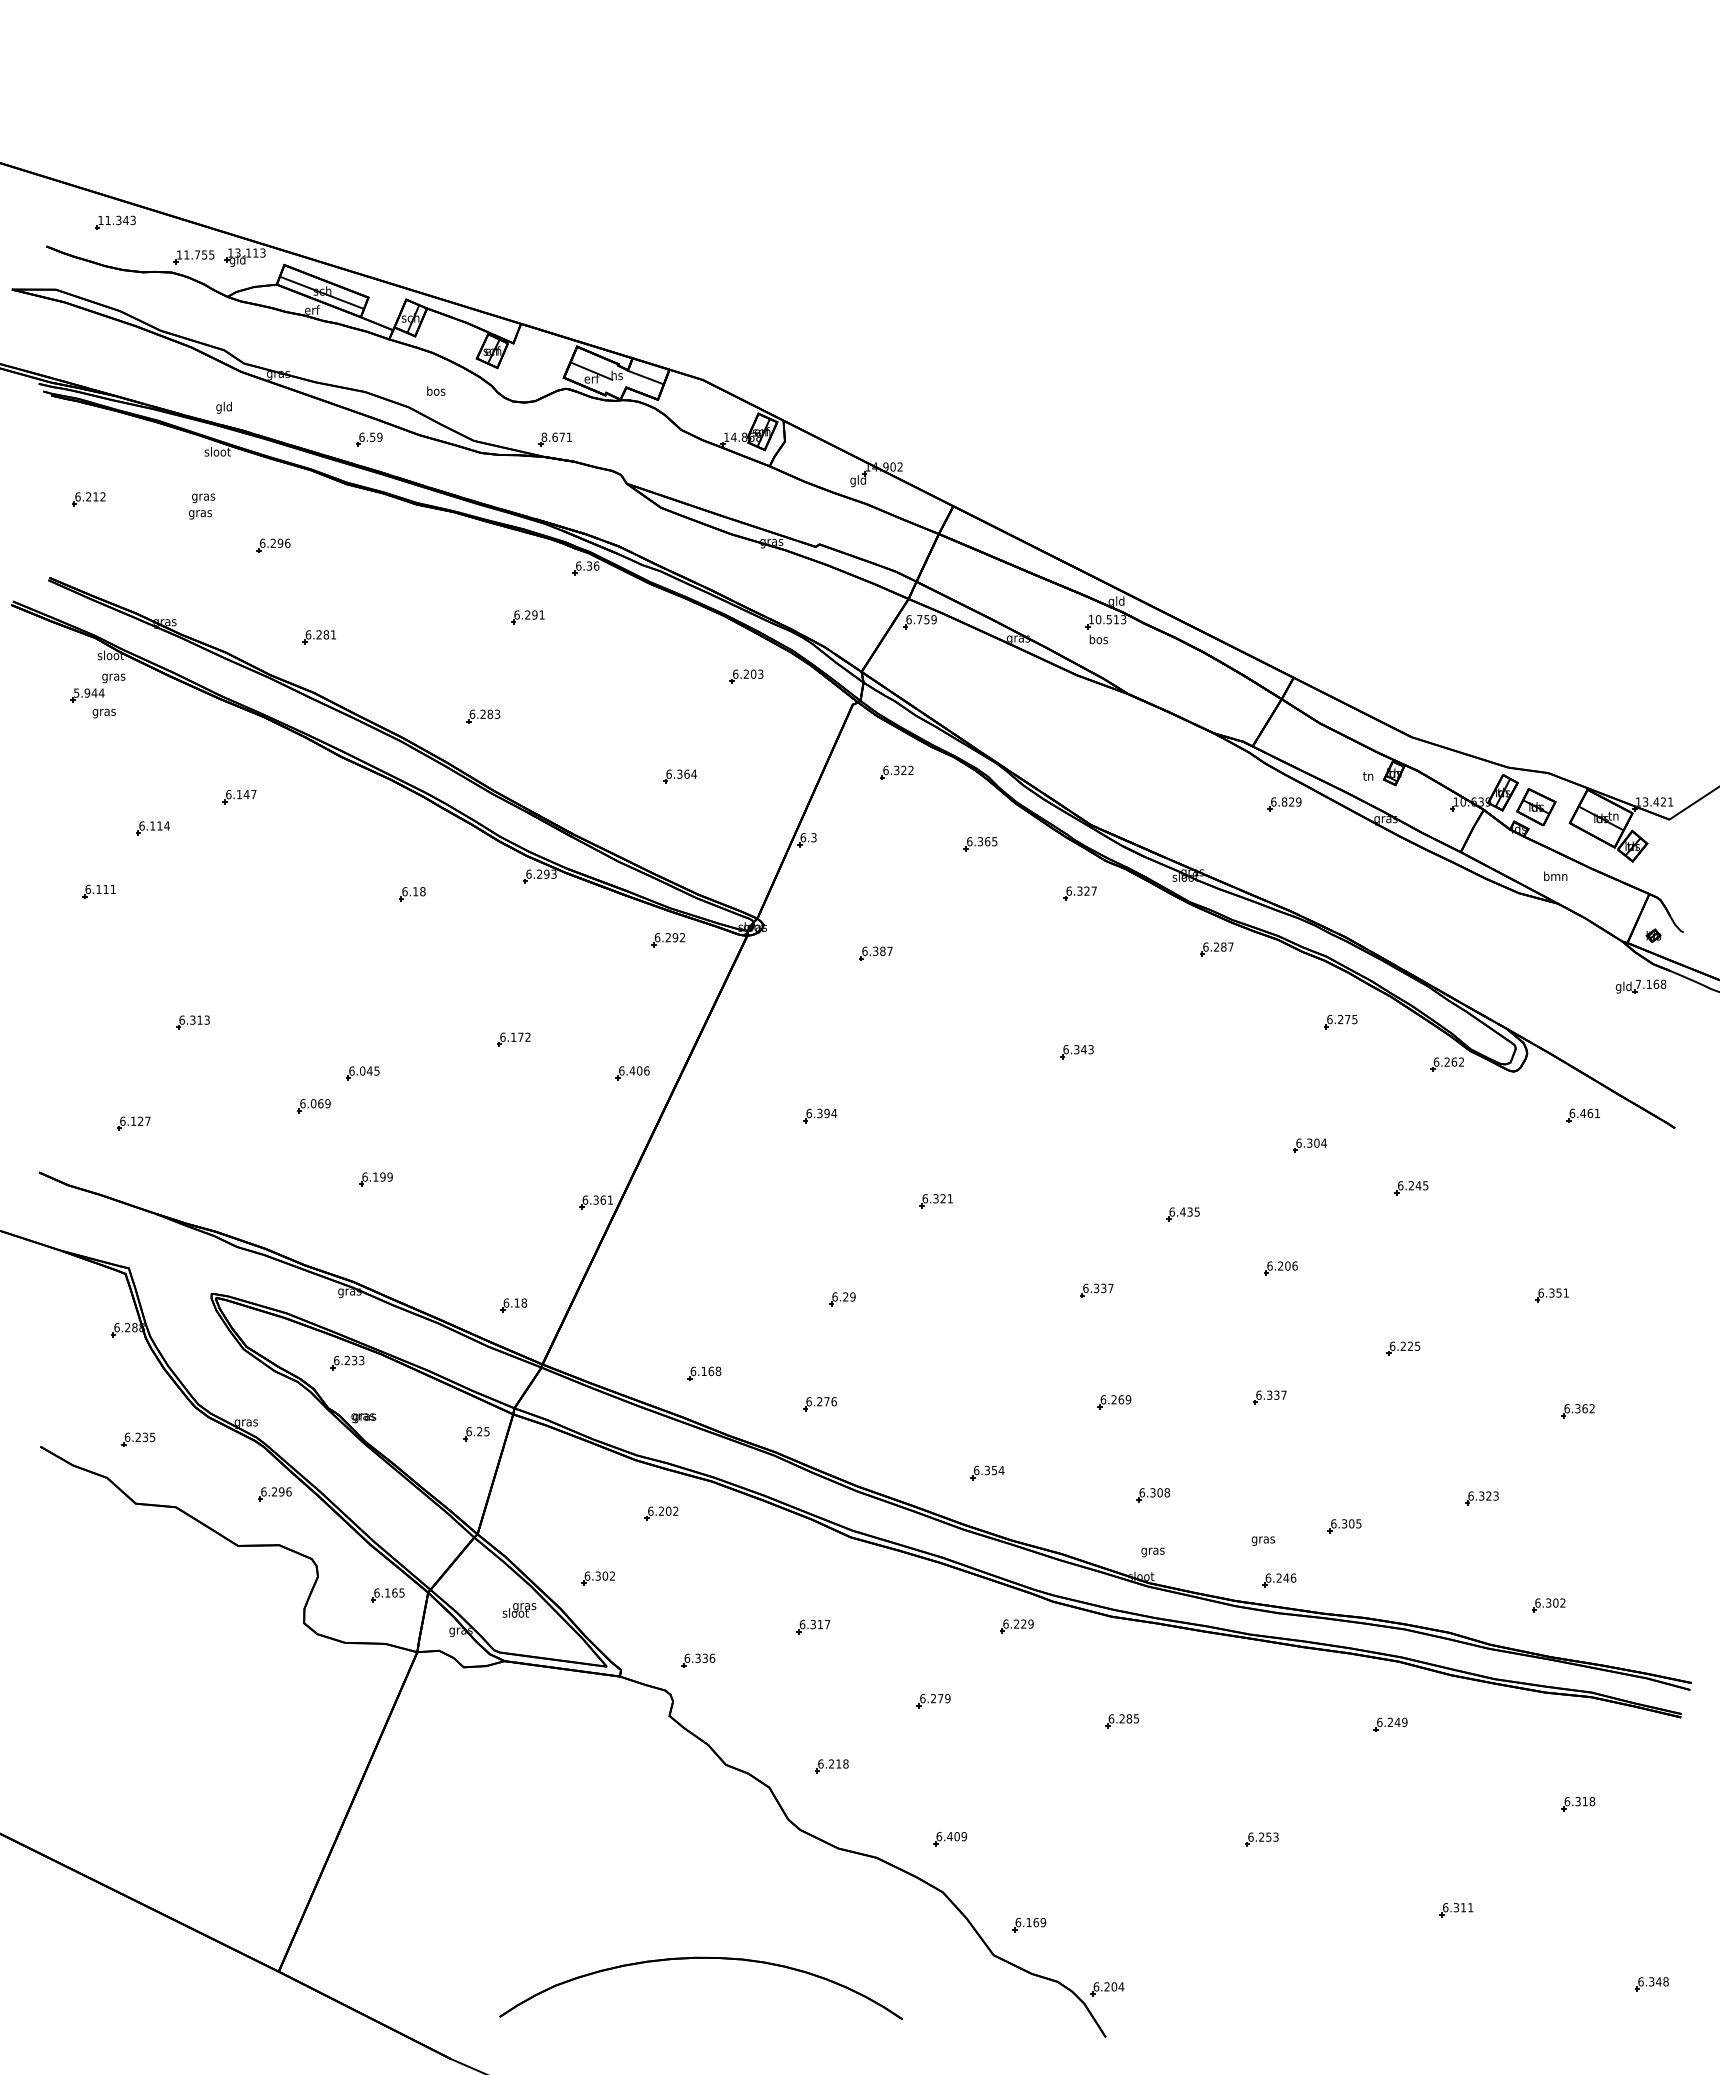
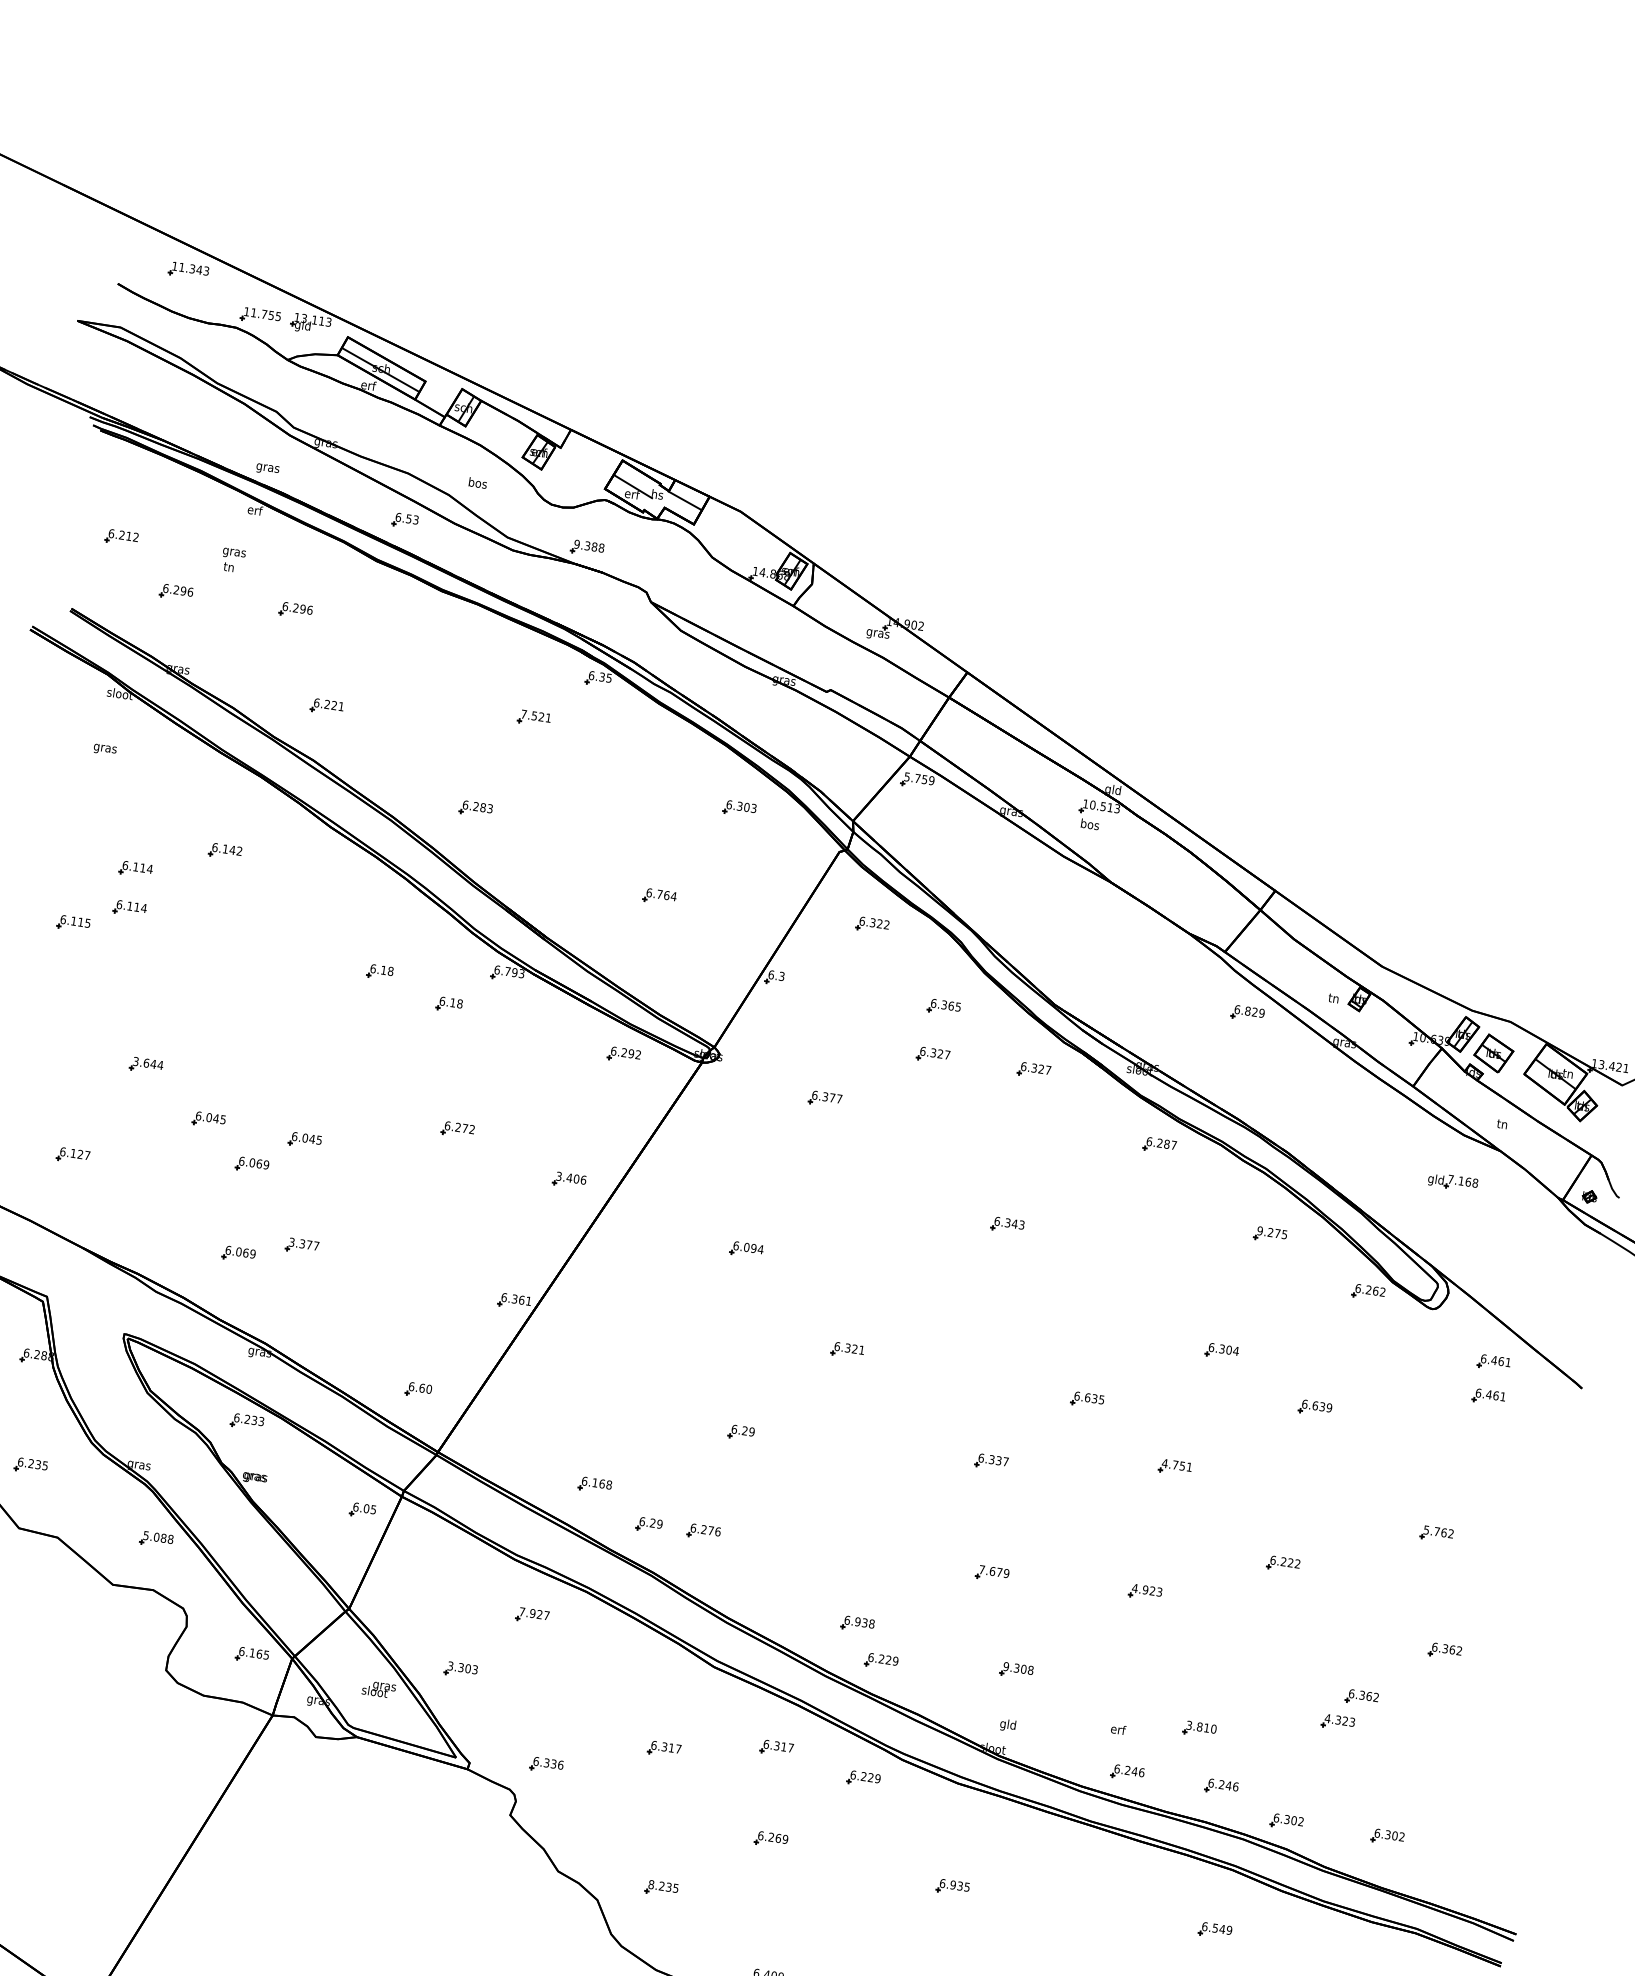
text: (223, 407) -> (267, 467), gld -> gras
text: (379, 436) -> (415, 519), 6.59 -> 6.53
text: (556, 436) -> (589, 545), 8.671 -> 9.388
text: (217, 451) -> (254, 509), sloot -> erf
text: (857, 481) -> (877, 634), gld -> gras
text: (200, 513) -> (229, 568), gras -> tn
part: (151, 545) -> (176, 592), added
text: (596, 565) -> (609, 677), 6.36 -> 6.35
text: (525, 614) -> (532, 715), 6.291 -> 7.521
text: (908, 619) -> (906, 776), 6.759 -> 5.759
text: (326, 634) -> (334, 705), 6.281 -> 6.221
text: (746, 674) -> (739, 806), 6.203 -> 6.303
part: (97, 687) -> (102, 723), removed
text: (679, 773) -> (659, 893), 6.364 -> 6.764
text: (253, 794) -> (239, 851), 6.147 -> 6.142
part: (152, 868) -> (129, 908), added
text: (539, 873) -> (507, 970), 6.293 -> 6.793
text: (1555, 875) -> (1502, 1123), bmn -> tn
text: (112, 889) -> (87, 923), 6.111 -> 6.115
part: (976, 893) -> (932, 1055), added
part: (486, 916) -> (449, 1005), added
text: (882, 950) -> (832, 1097), 6.387 -> 6.377
part: (1640, 986) -> (1452, 1181), moved
text: (194, 1019) -> (148, 1062), 6.313 -> 3.644
text: (1329, 1019) -> (1259, 1230), 6.275 -> 9.275
text: (513, 1036) -> (458, 1126), 6.172 -> 6.272
part: (263, 1067) -> (208, 1119), added
text: (621, 1070) -> (558, 1175), 6.406 -> 3.406
text: (819, 1113) -> (746, 1247), 6.394 -> 6.094
part: (1582, 1150) -> (1488, 1396), added
text: (377, 1176) -> (304, 1243), 6.199 -> 3.377
text: (1418, 1185) -> (1322, 1406), 6.245 -> 6.639
part: (313, 1197) -> (238, 1254), added
text: (1182, 1211) -> (1087, 1397), 6.435 -> 6.635
text: (1282, 1265) -> (1177, 1464), 6.206 -> 4.751
text: (1553, 1292) -> (1438, 1531), 6.351 -> 5.762
text: (520, 1302) -> (425, 1388), 6.18 -> 6.60
text: (1417, 1345) -> (1297, 1563), 6.225 -> 6.222
text: (1271, 1394) -> (1147, 1589), 6.337 -> 4.923
text: (1112, 1399) -> (990, 1570), 6.269 -> 7.679
part: (764, 1405) -> (649, 1525), added
text: (479, 1431) -> (366, 1508), 6.25 -> 6.05
text: (994, 1470) -> (864, 1622), 6.354 -> 6.938
part: (1501, 1470) -> (1361, 1698), added
text: (276, 1491) -> (158, 1537), 6.296 -> 5.088
text: (1142, 1492) -> (1006, 1666), 6.308 -> 9.308
text: (1470, 1495) -> (1327, 1717), 6.323 -> 4.323
part: (1016, 1506) -> (881, 1661), added
text: (663, 1510) -> (534, 1613), 6.202 -> 7.927
text: (1346, 1523) -> (1201, 1726), 6.305 -> 3.810
text: (1262, 1539) -> (1117, 1730), gras -> erf
text: (1152, 1551) -> (1007, 1725), gras -> gld
text: (599, 1575) -> (462, 1667), 6.302 -> 3.303
part: (1375, 1580) -> (1221, 1787), added
part: (1445, 1605) -> (1286, 1821), added
part: (925, 1609) -> (776, 1748), added
text: (940, 1698) -> (778, 1838), 6.279 -> 6.269
text: (1125, 1718) -> (956, 1885), 6.285 -> 6.935
text: (1389, 1722) -> (1214, 1928), 6.249 -> 6.549
text: (833, 1763) -> (663, 1886), 6.218 -> 8.235

